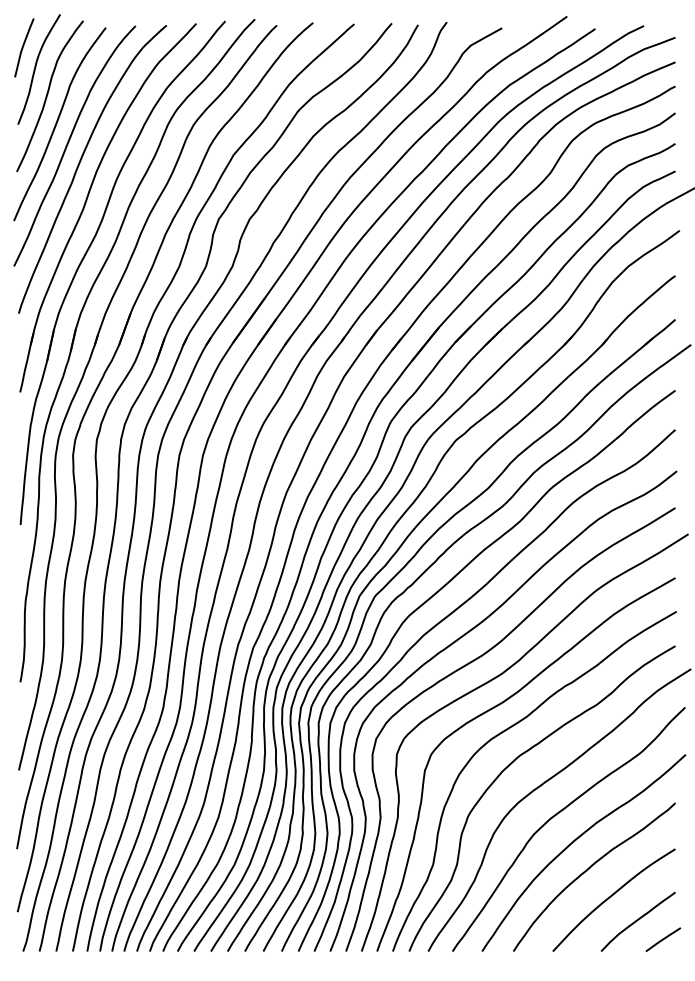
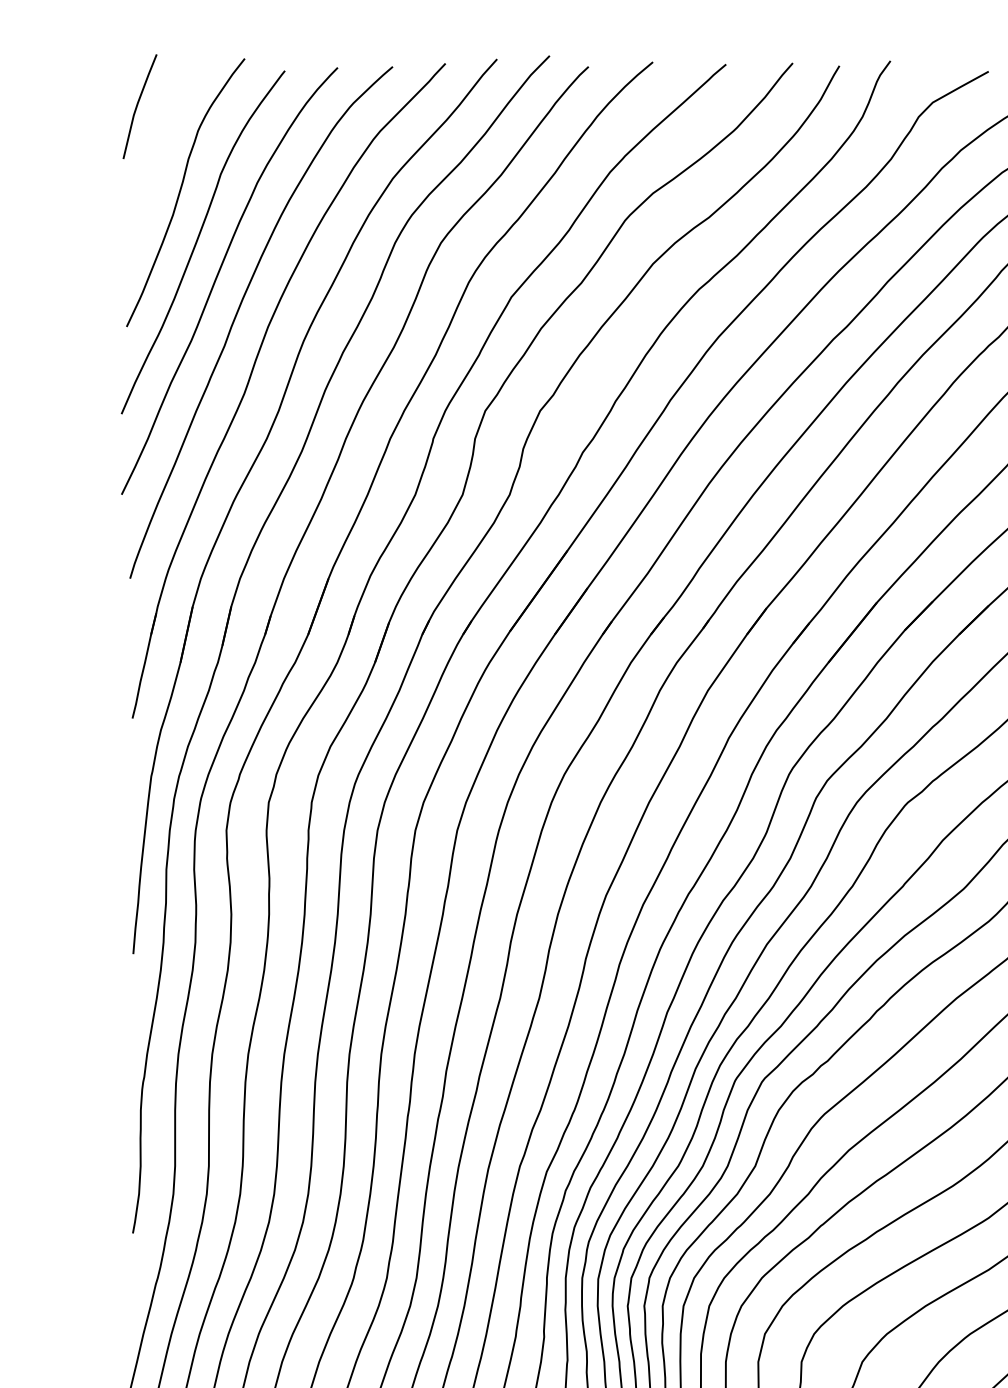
curve: (36, 67) -> (161, 141), removed

